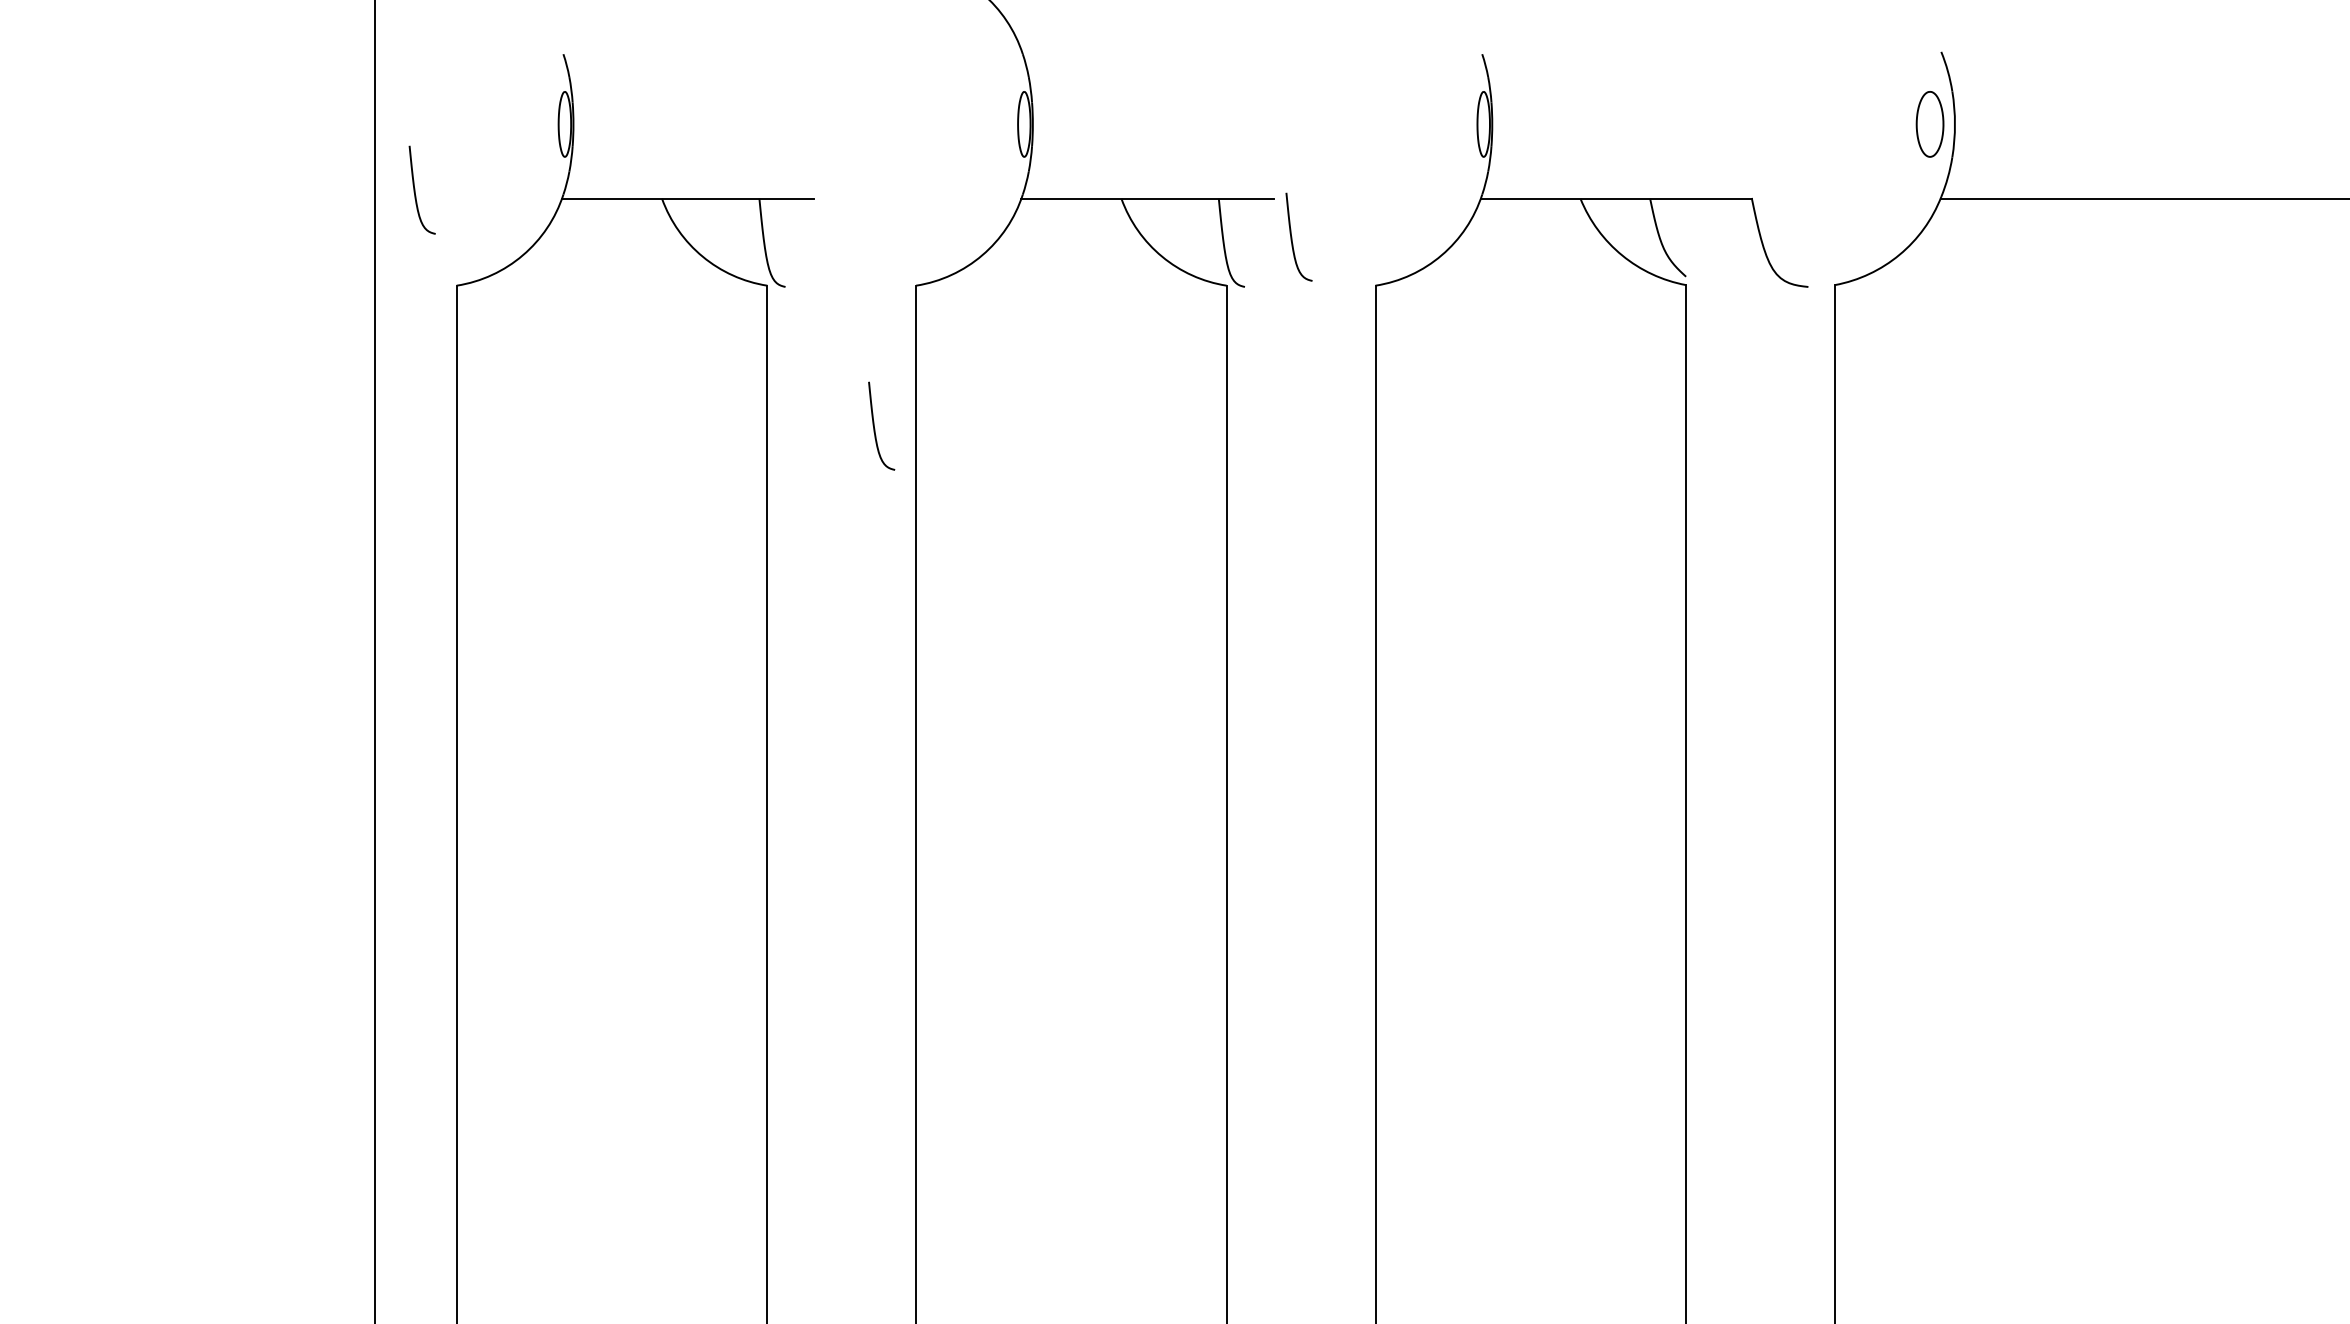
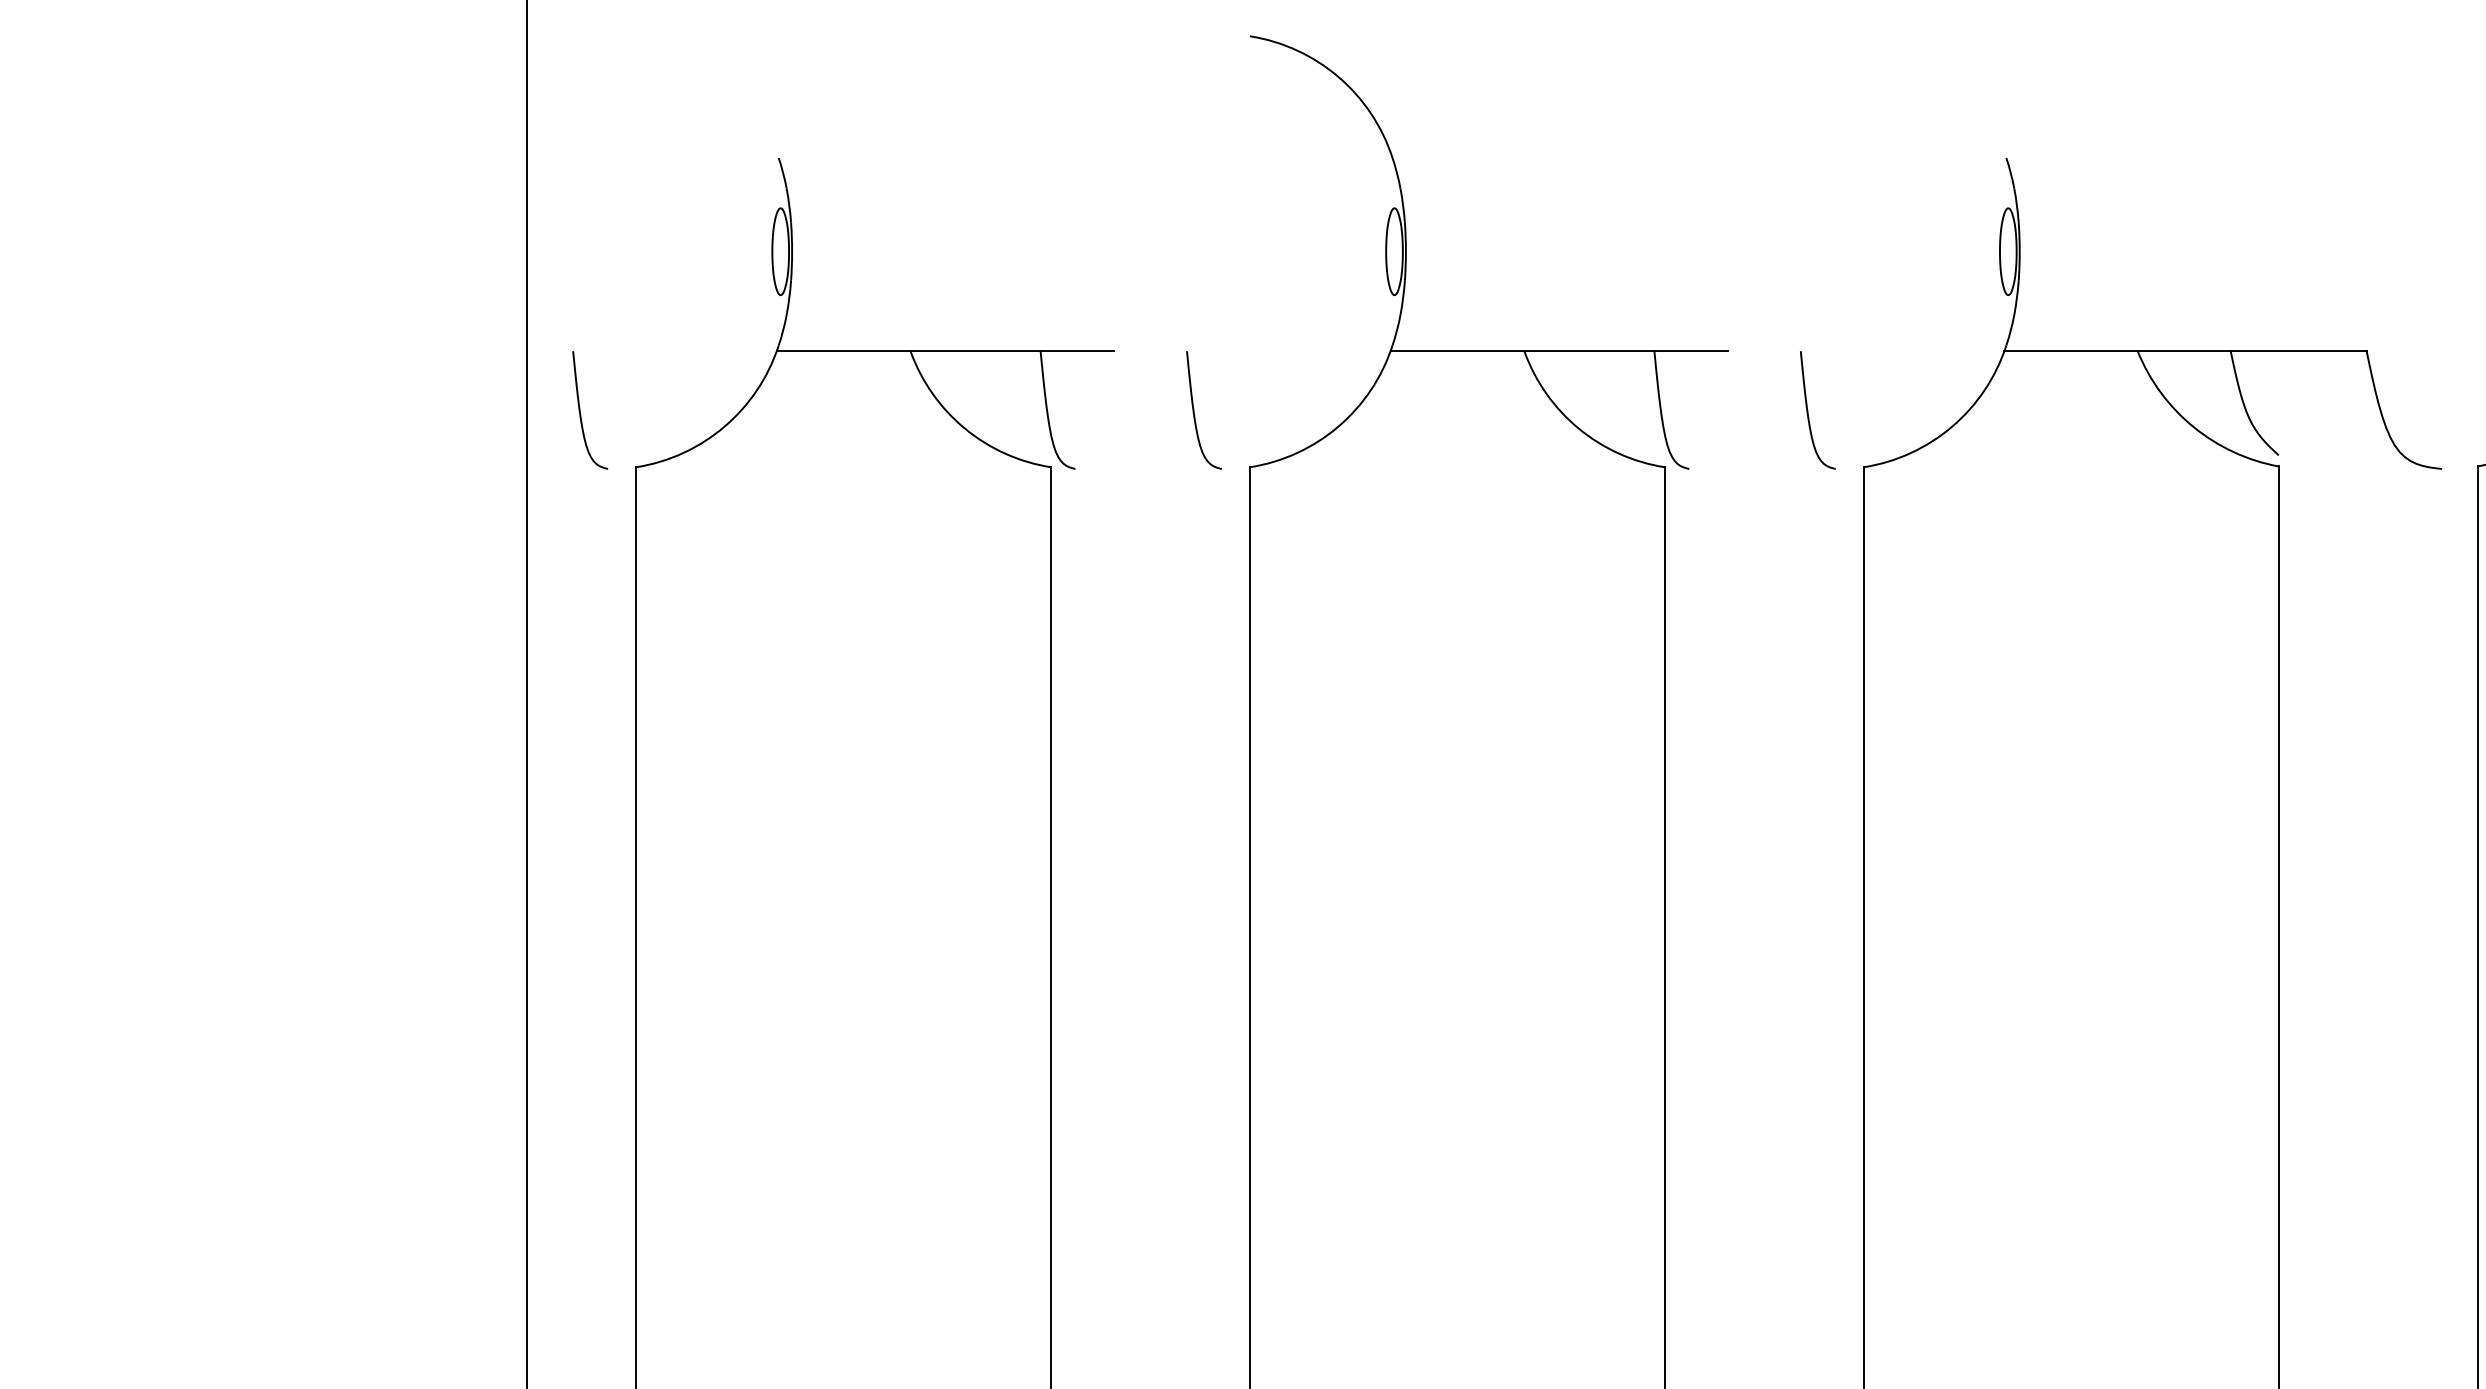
curve: (415, 189) -> (581, 409), moved
curve: (1292, 236) -> (1808, 409), moved
curve: (875, 428) -> (1195, 413), moved

